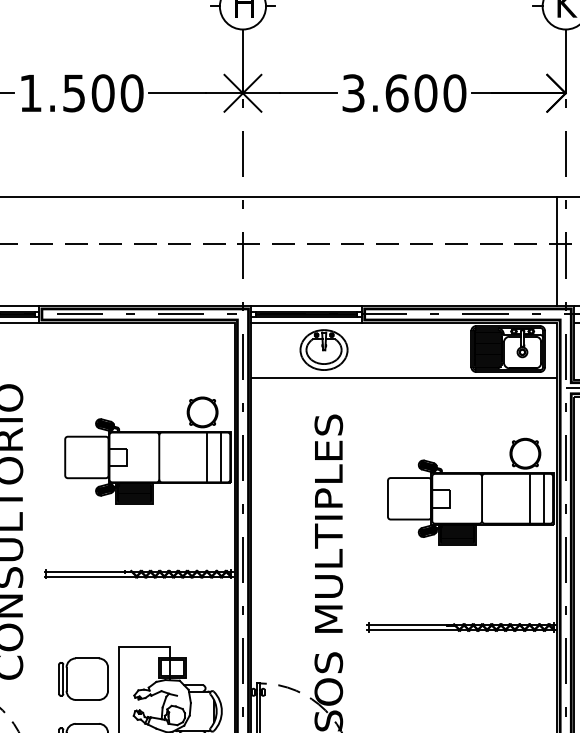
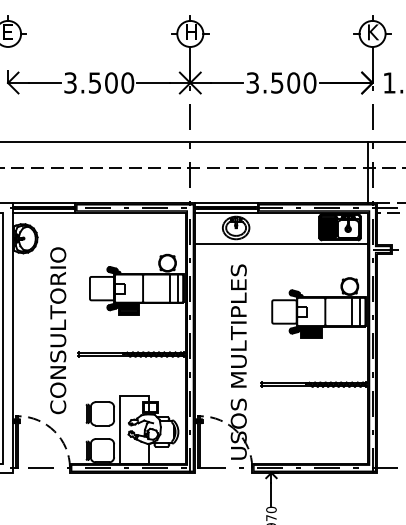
text: (30, 92) -> (70, 82), 1.500 -> 3.500
text: (397, 92) -> (277, 82), 3.600 -> 3.500

